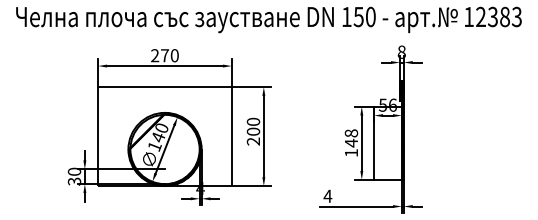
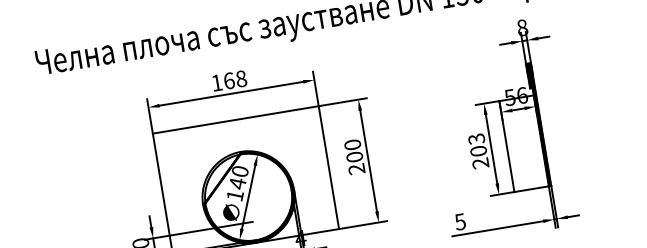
text: (164, 55) -> (228, 80), 270 -> 168
text: (351, 143) -> (478, 151), 148 -> 203
text: (327, 195) -> (459, 221), 4 -> 5

